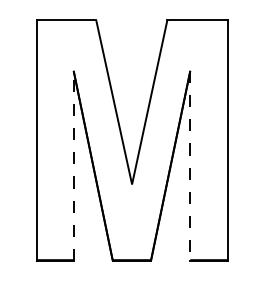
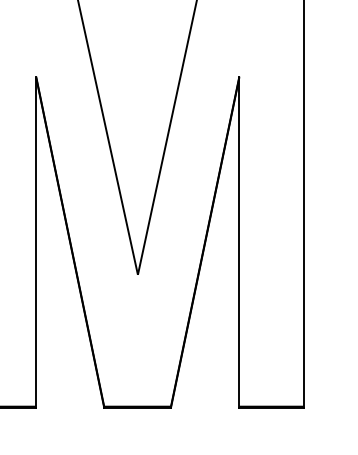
line: (73, 166) -> (35, 243), dashed -> solid
line: (190, 166) -> (239, 243), dashed -> solid

